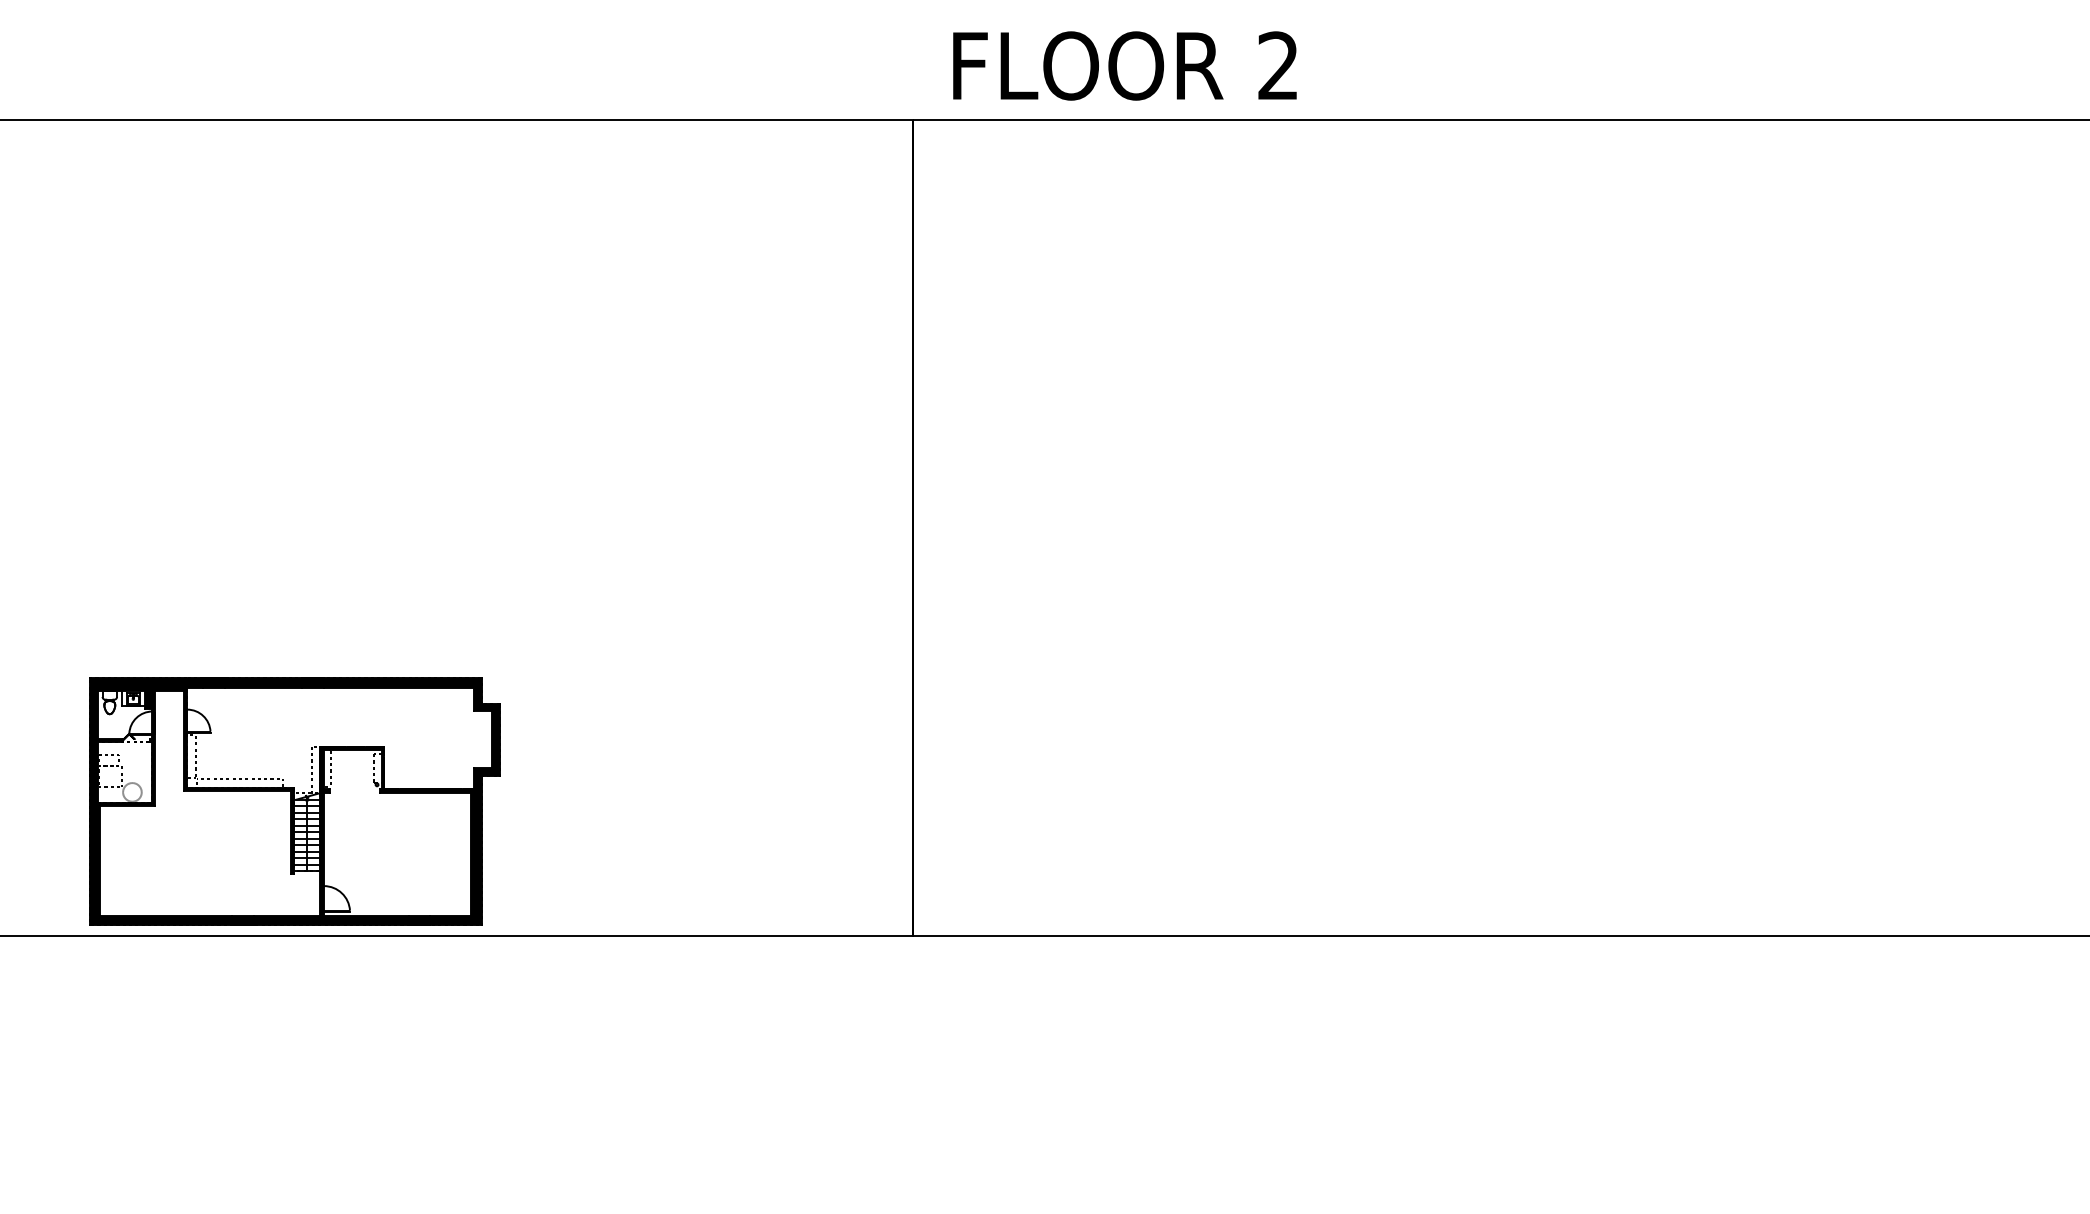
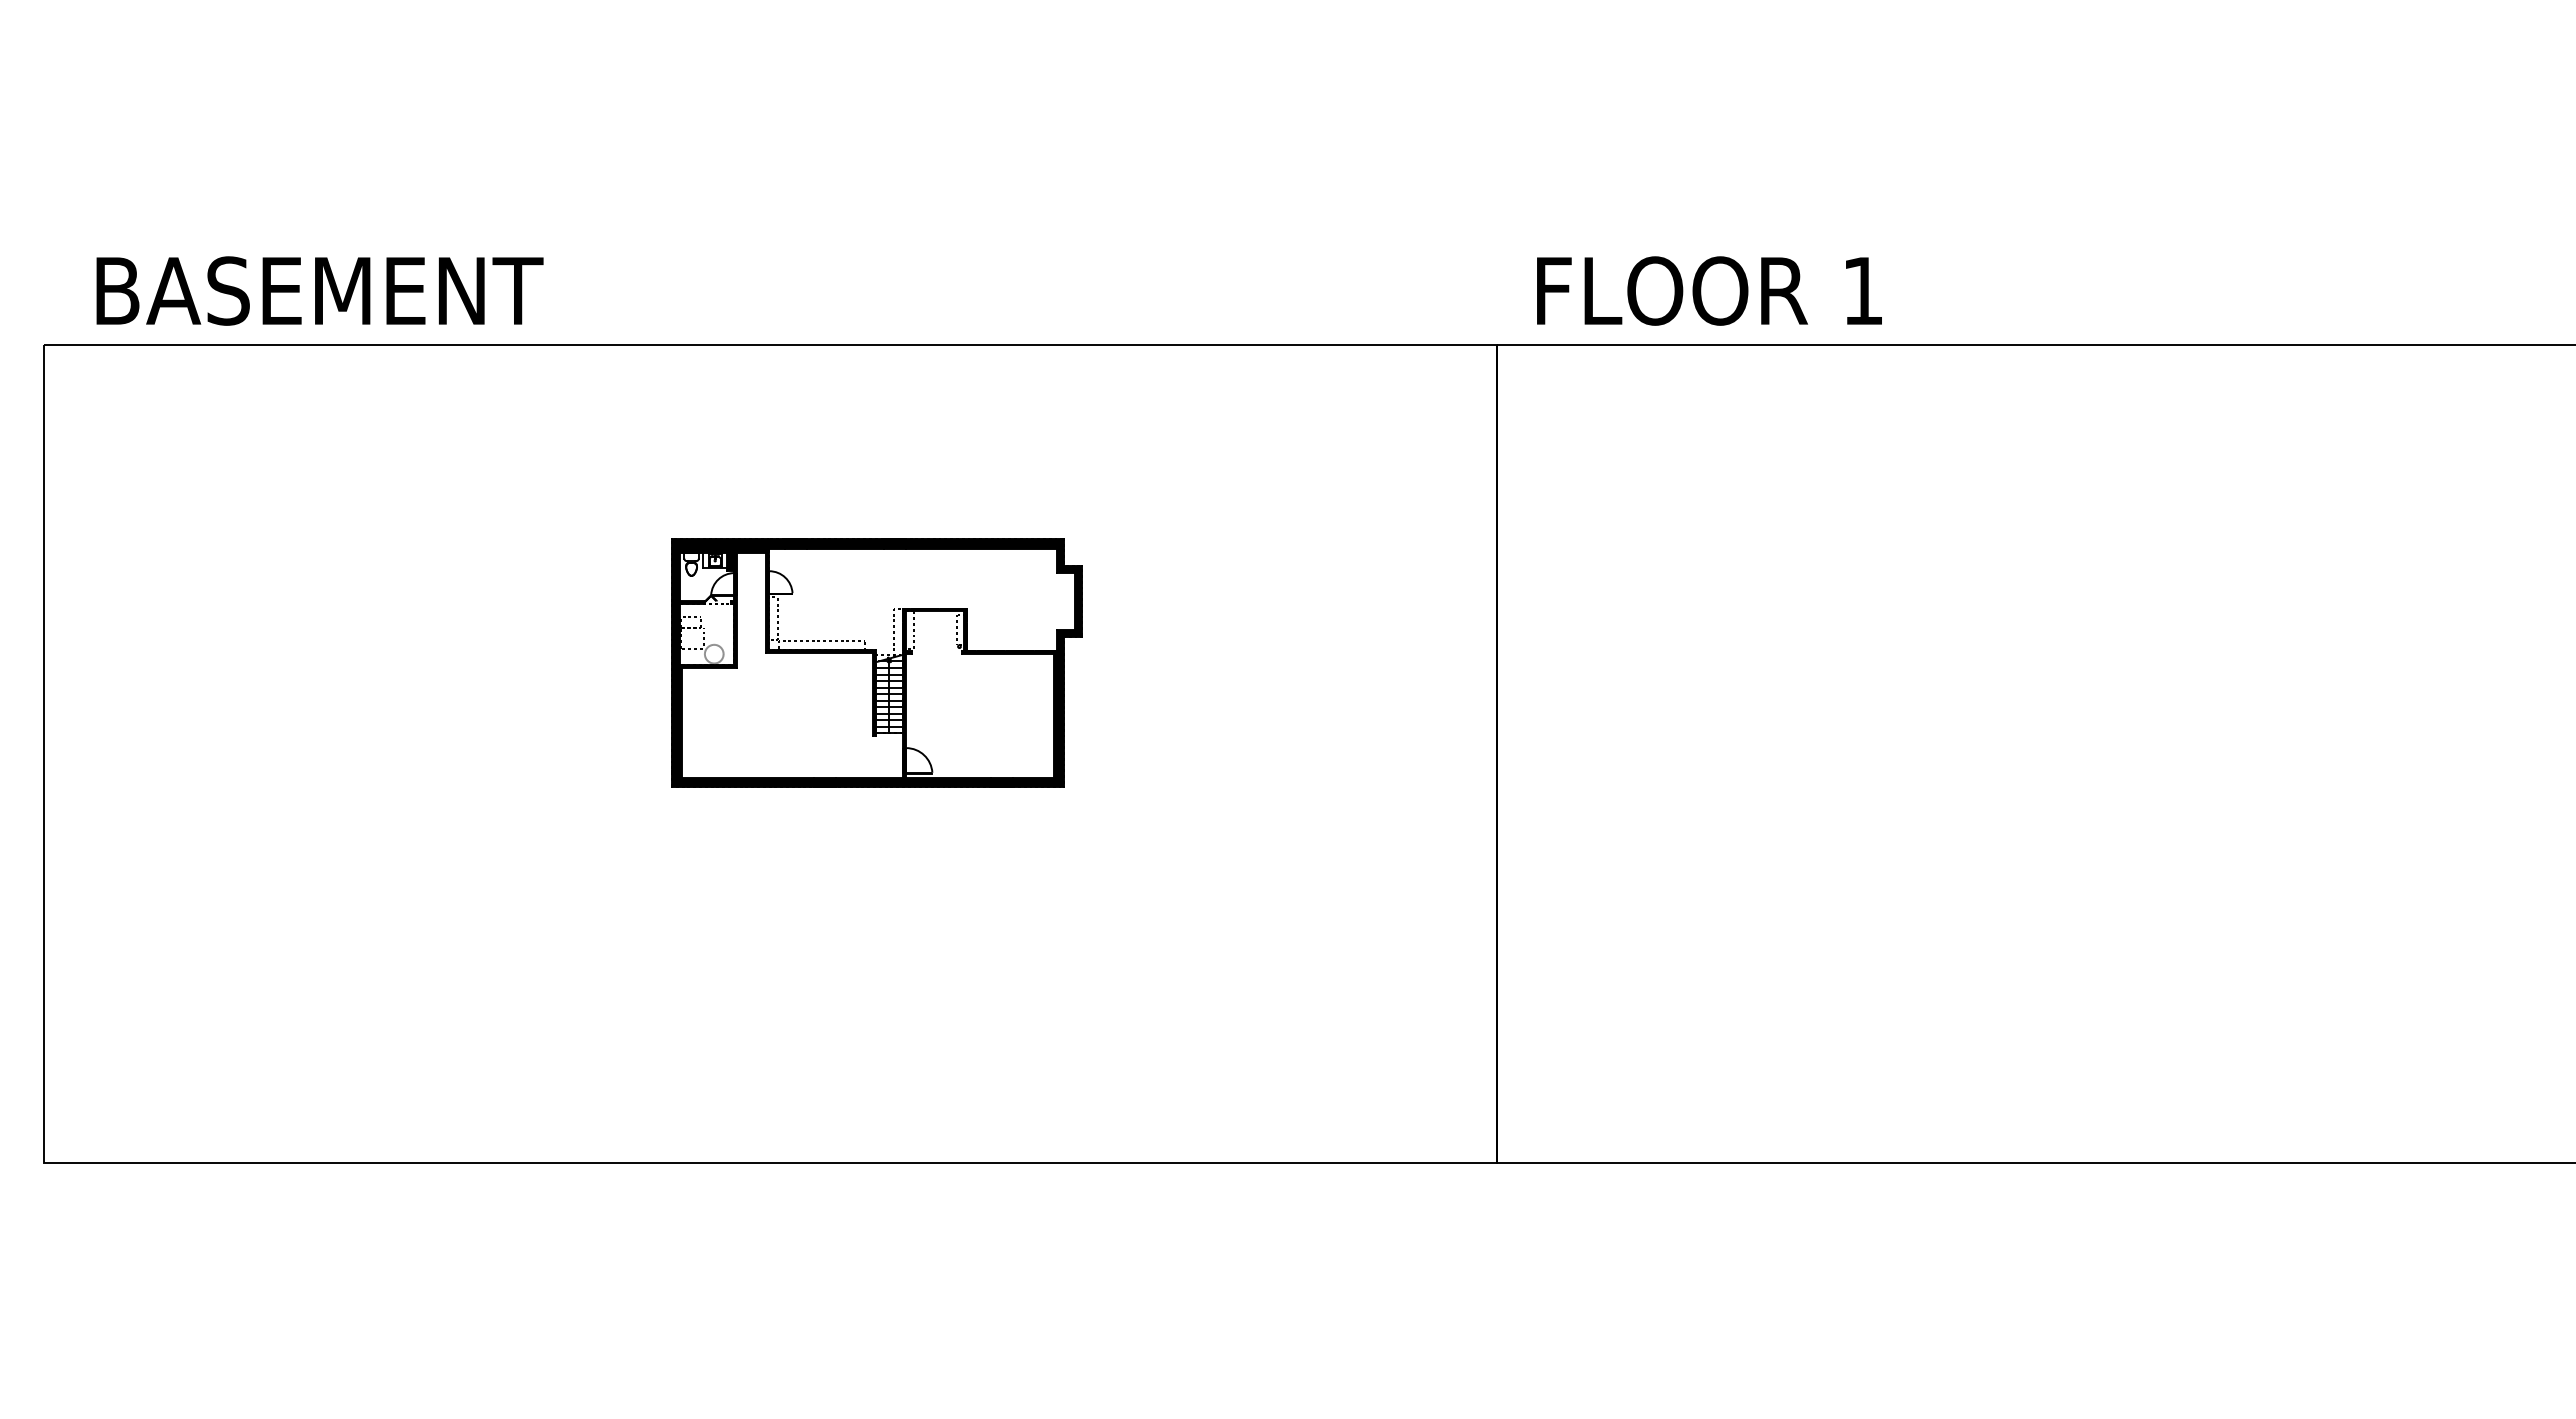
text: (1277, 65) -> (1862, 290), 2 -> 1
part: (294, 800) -> (876, 662), moved

